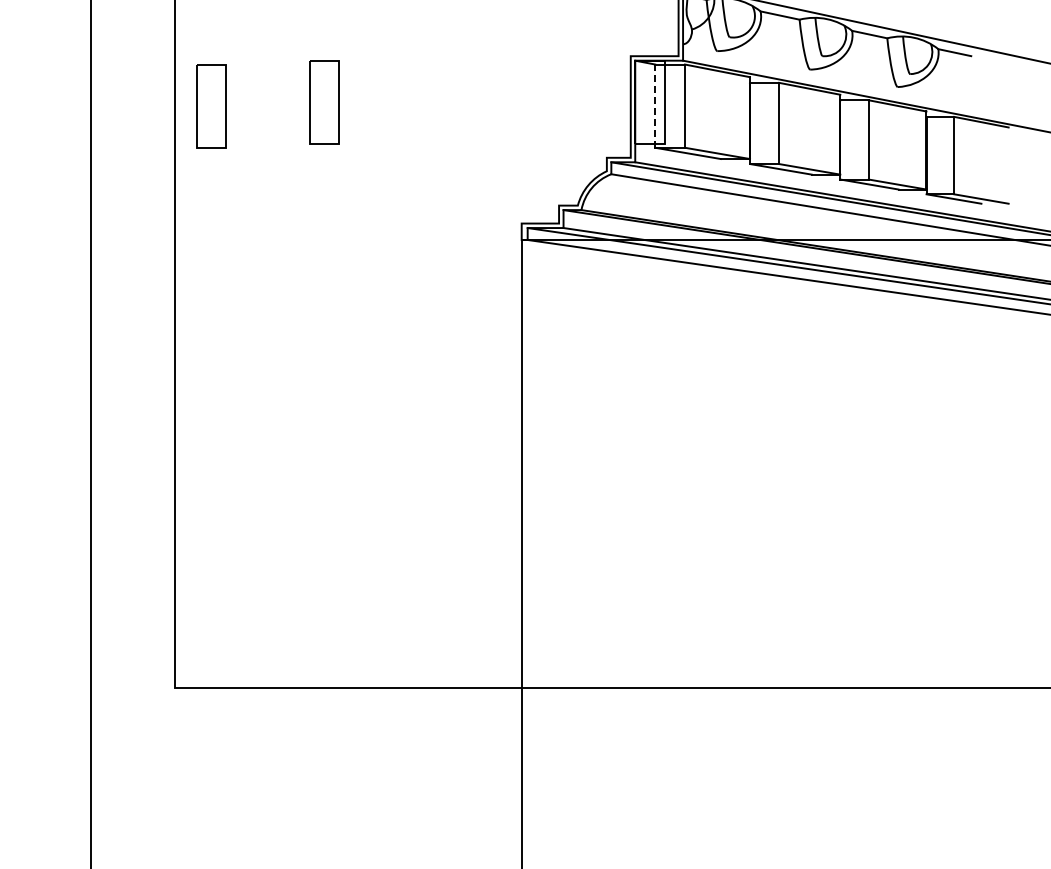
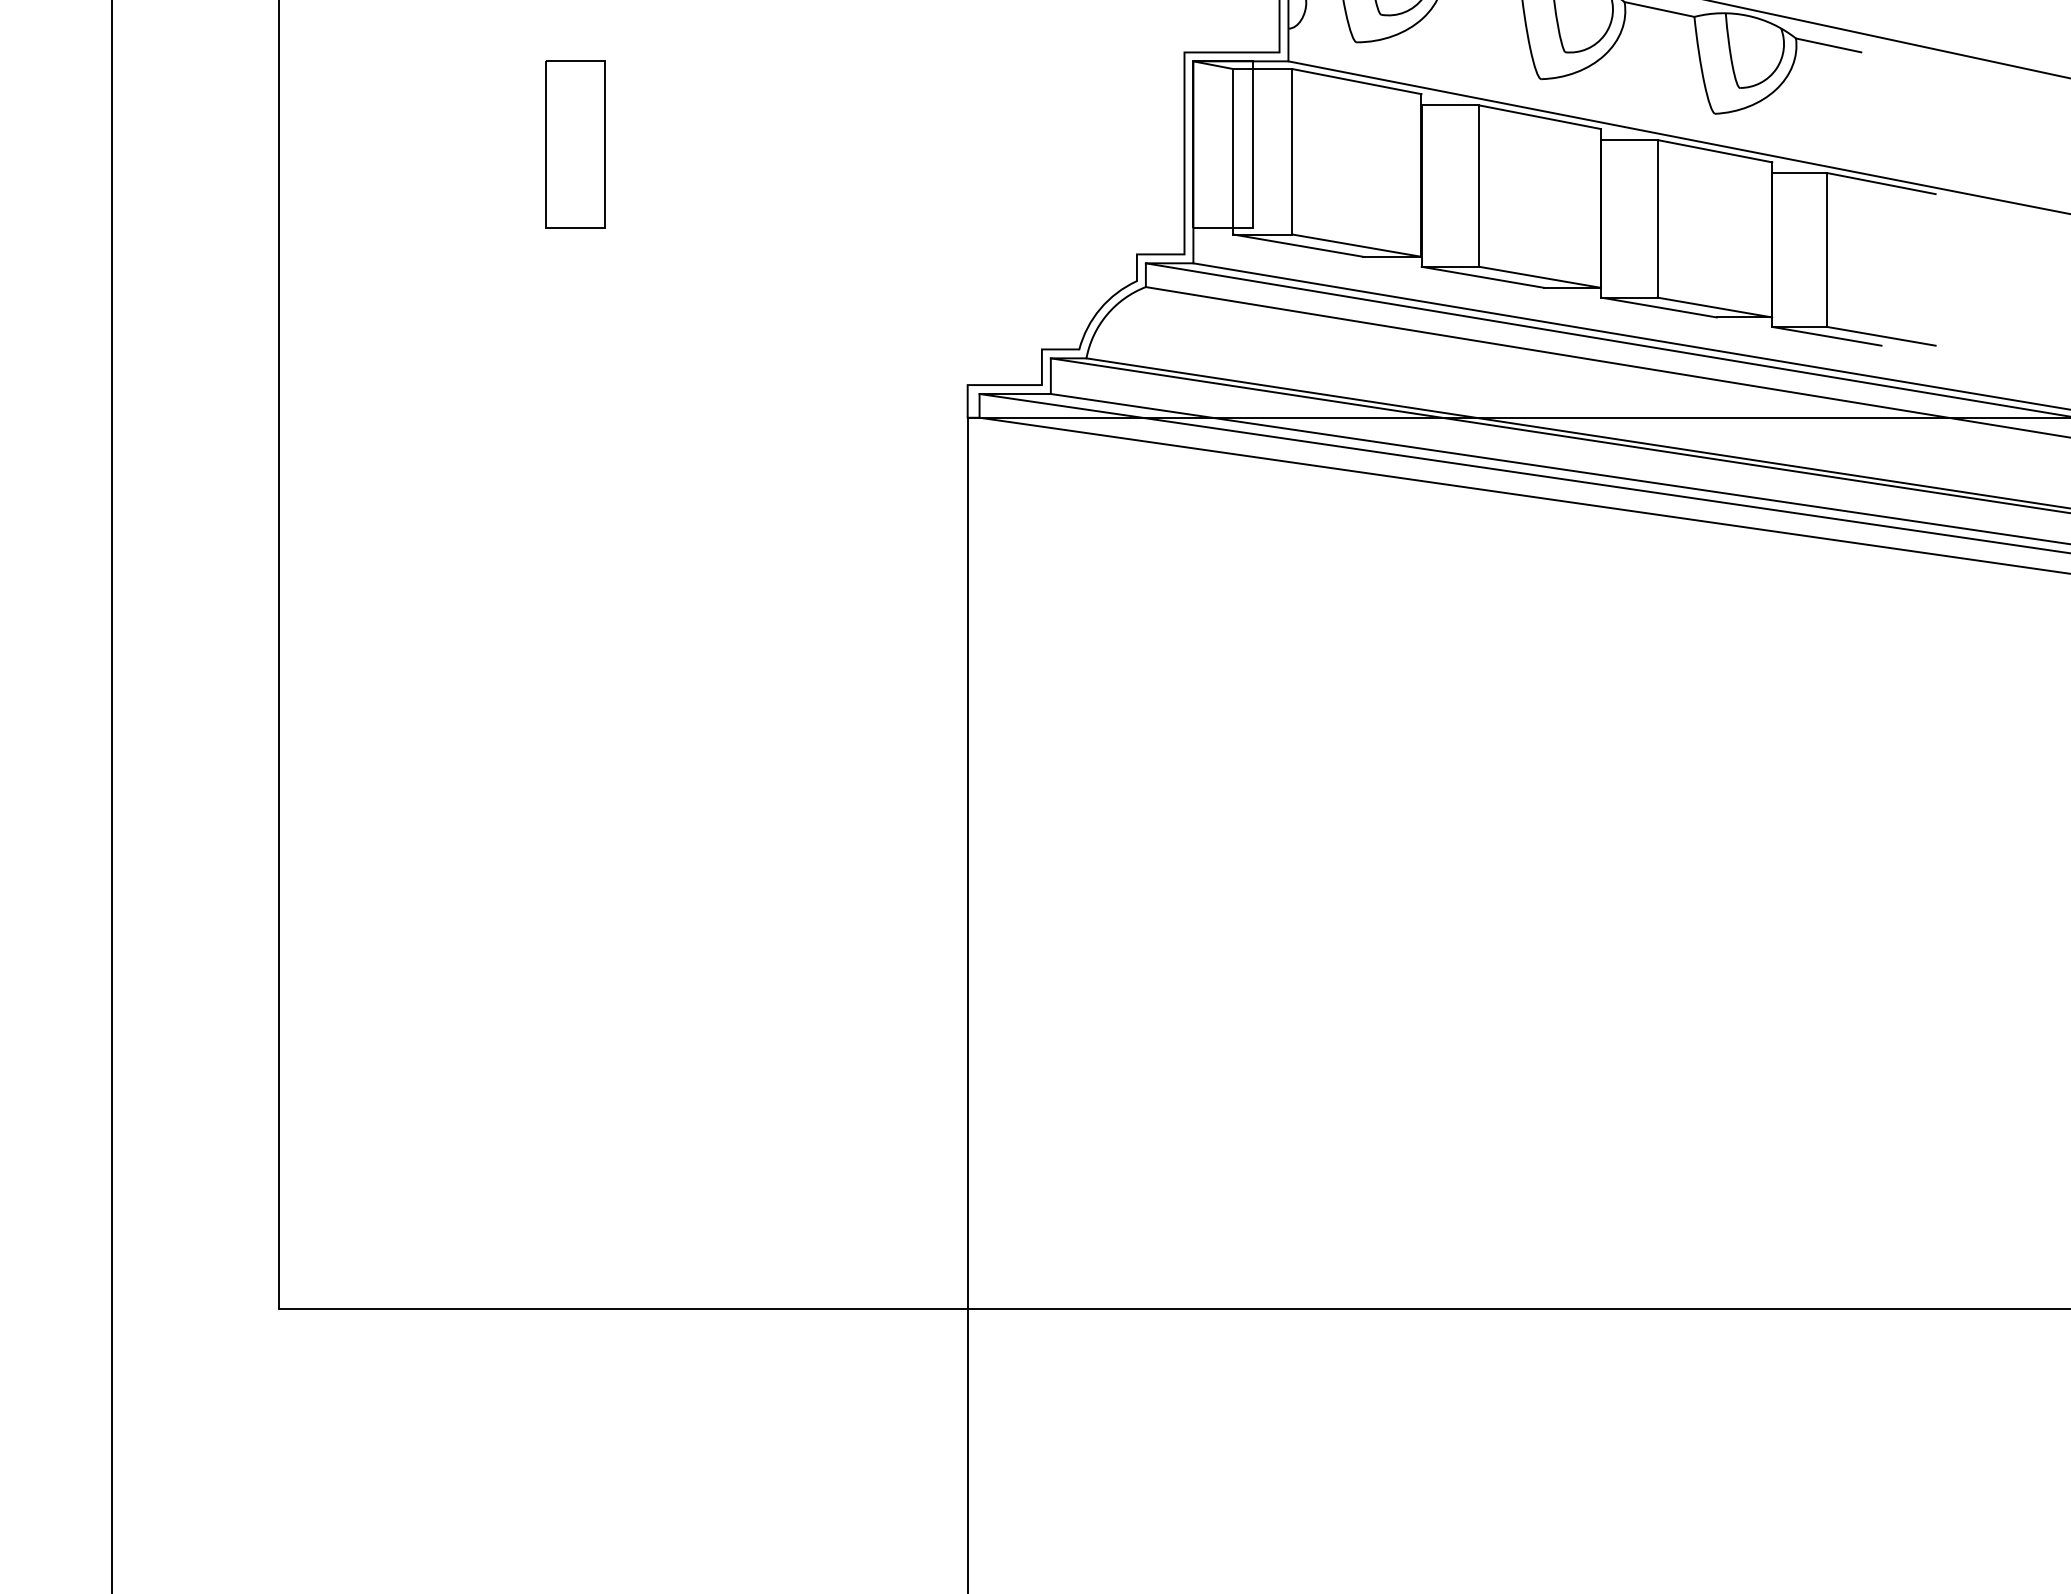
part: (211, 106) -> (351, 152), removed
line: (655, 106) -> (1233, 152), dashed -> solid

